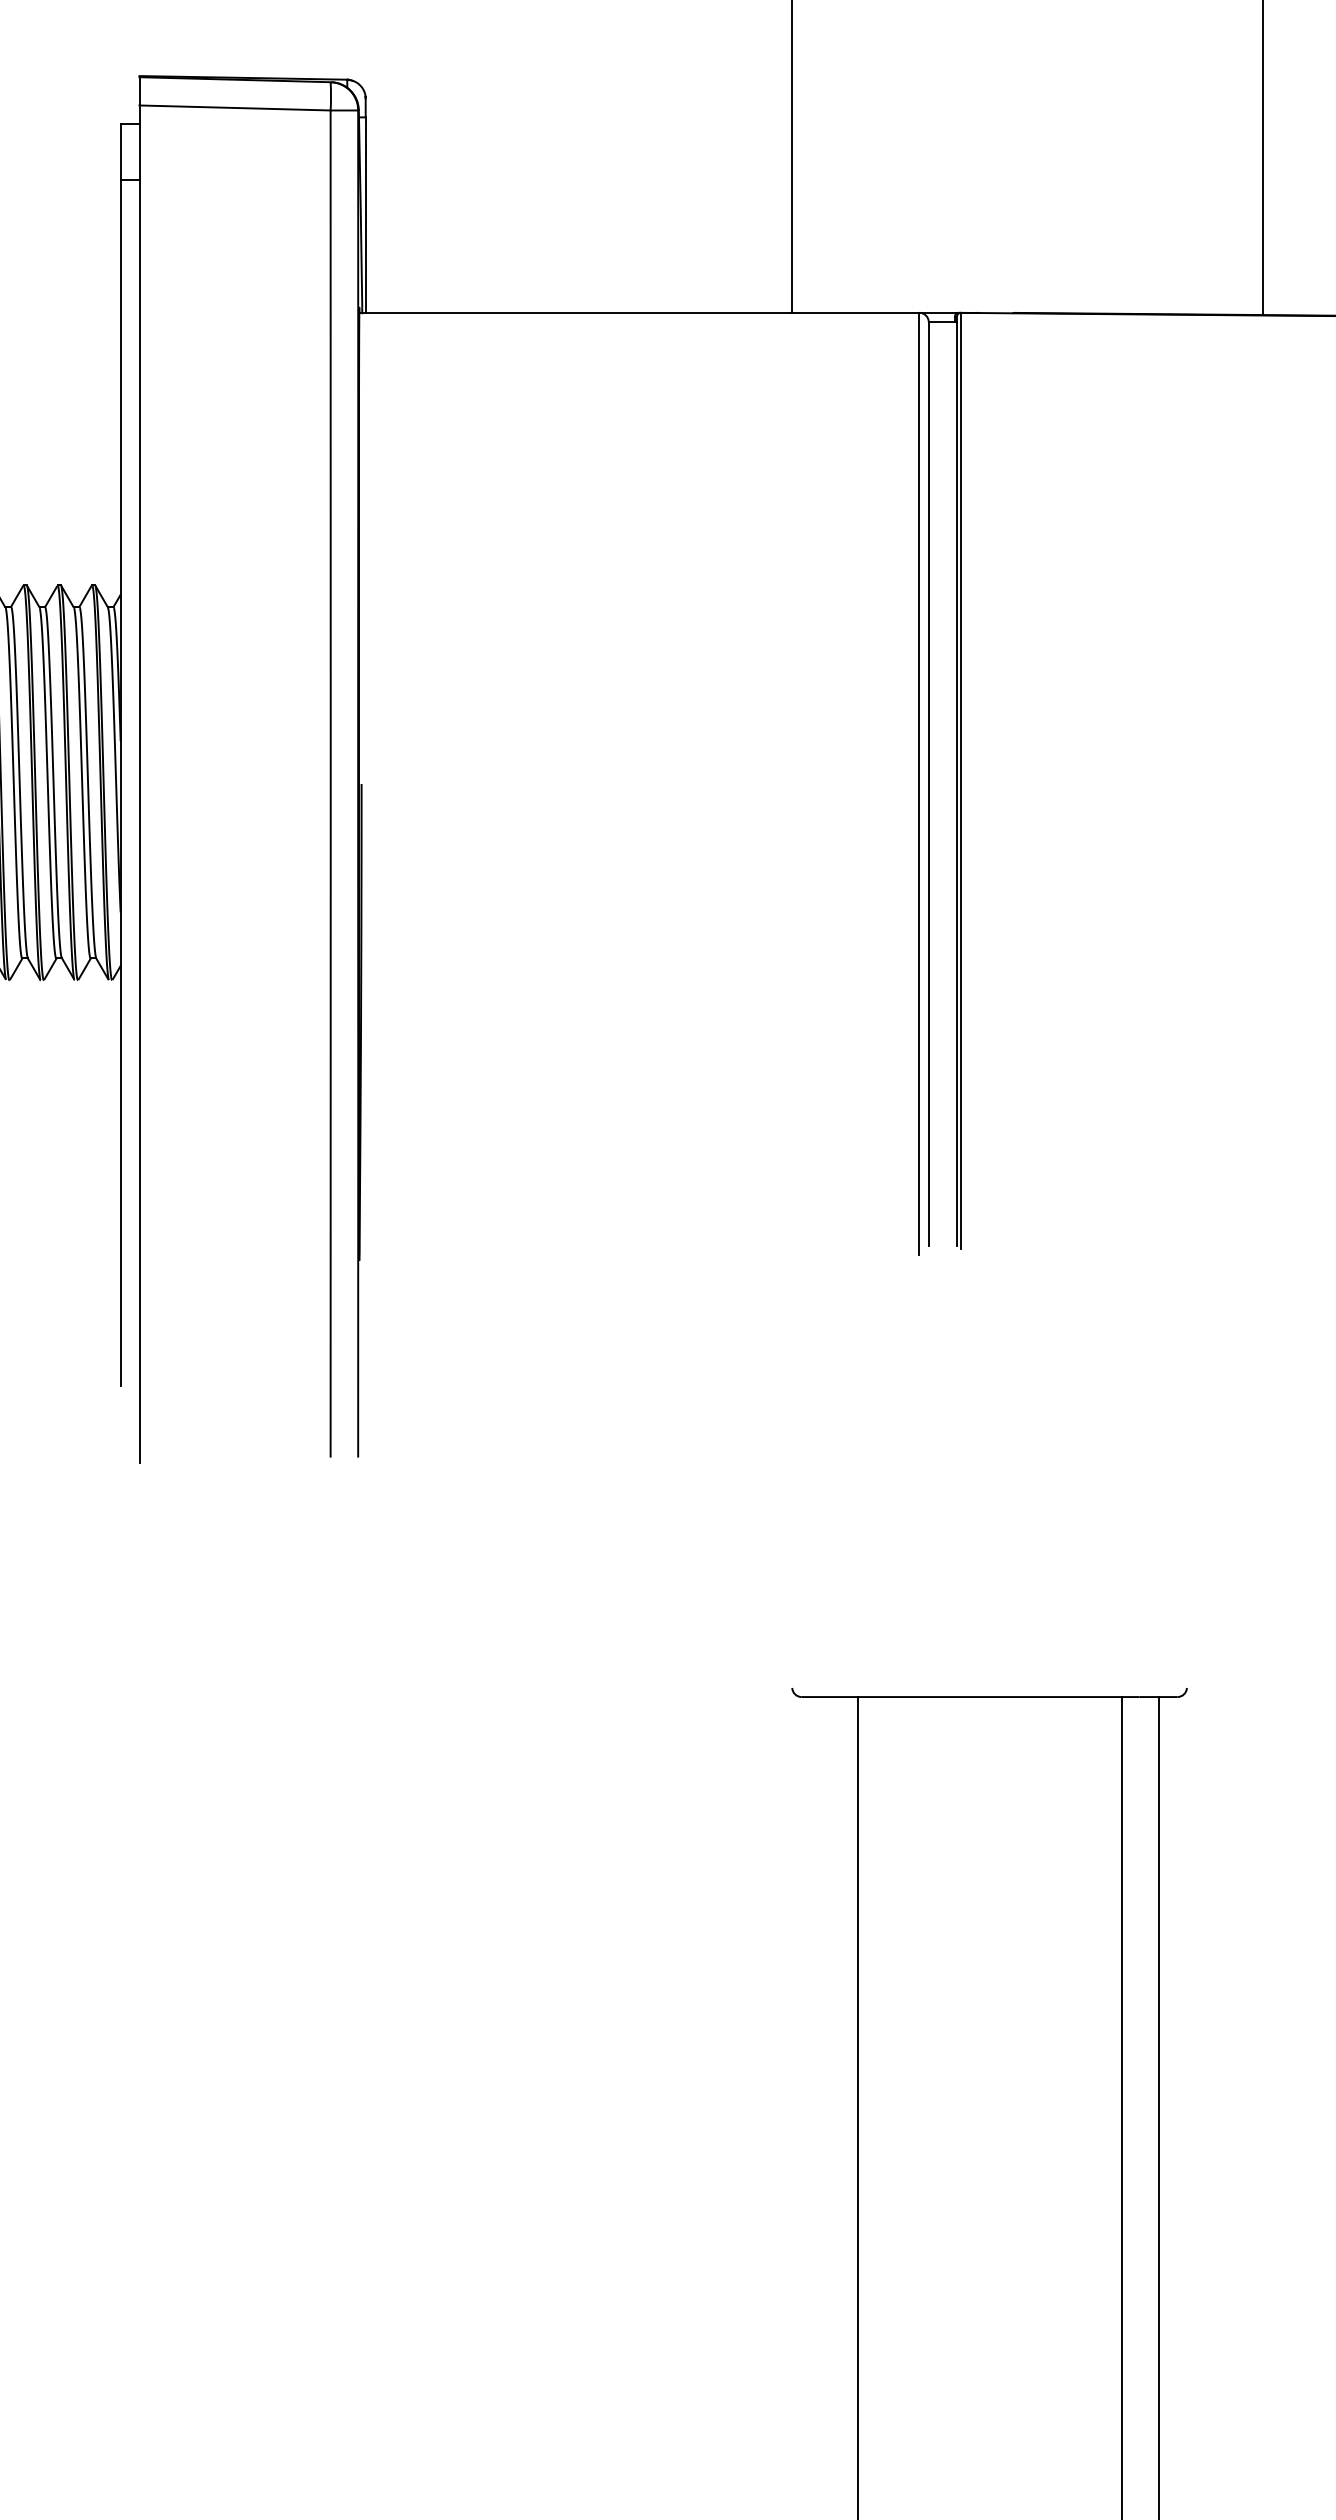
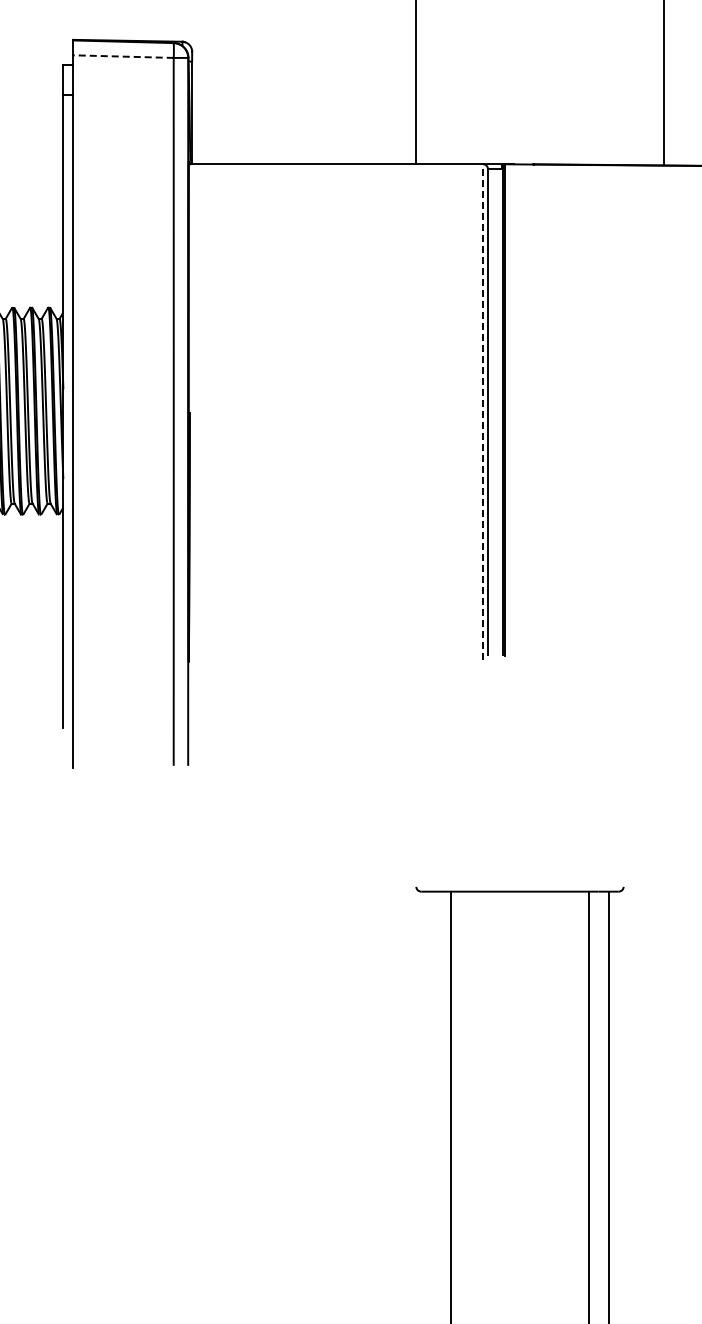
line: (235, 107) -> (123, 56), solid -> dashed
line: (920, 783) -> (483, 411), solid -> dashed

